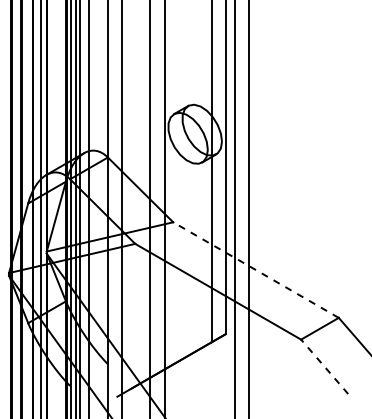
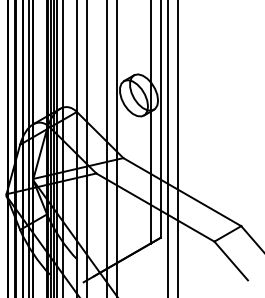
line: (256, 270) -> (182, 192), dashed -> solid
line: (324, 366) -> (231, 260), dashed -> solid

